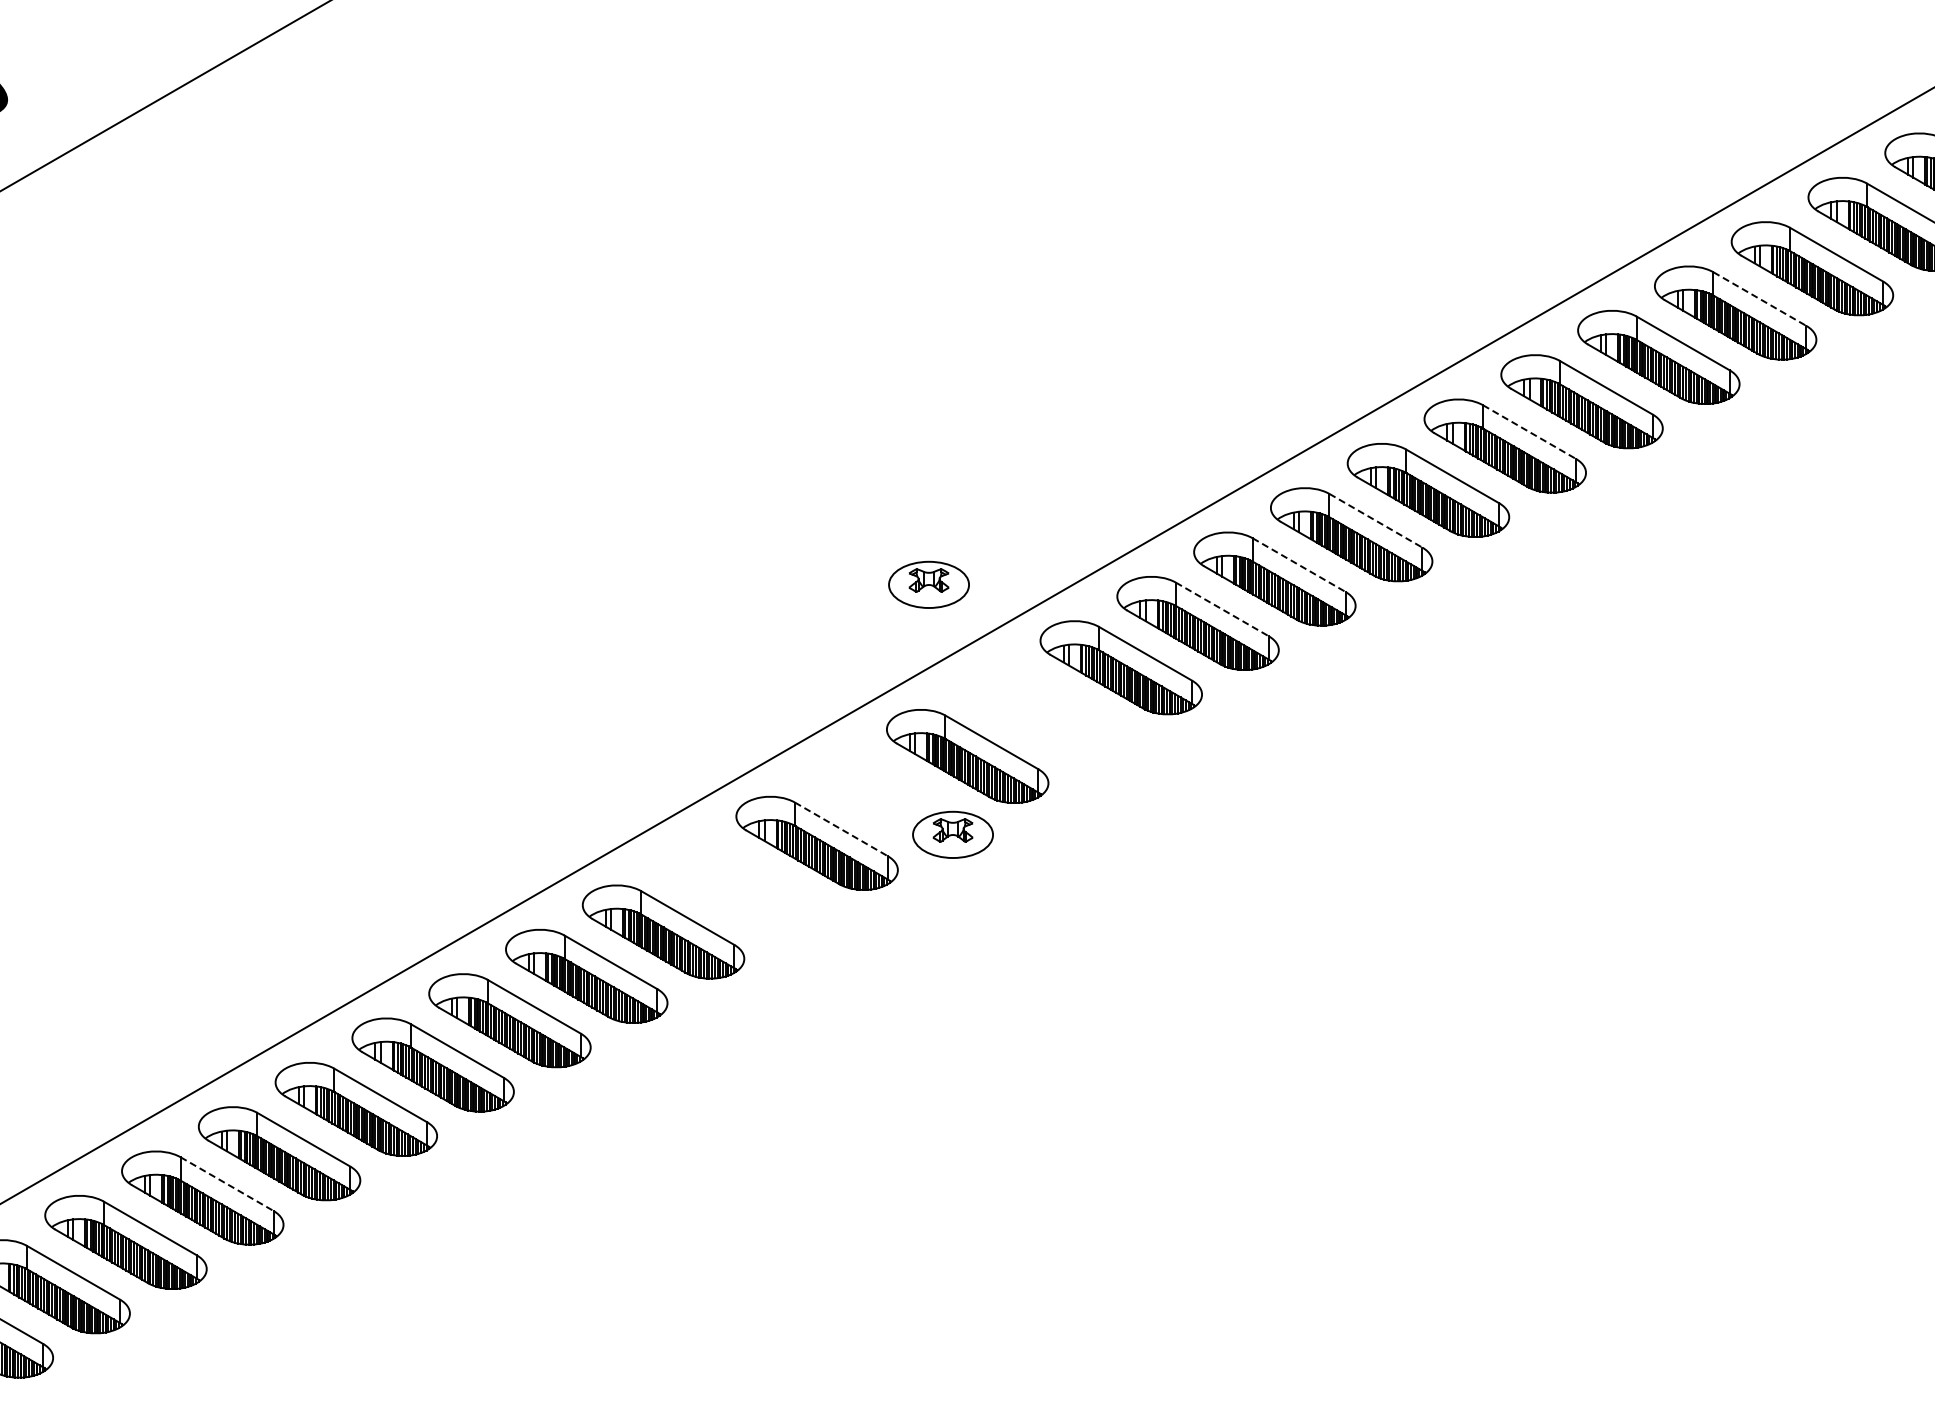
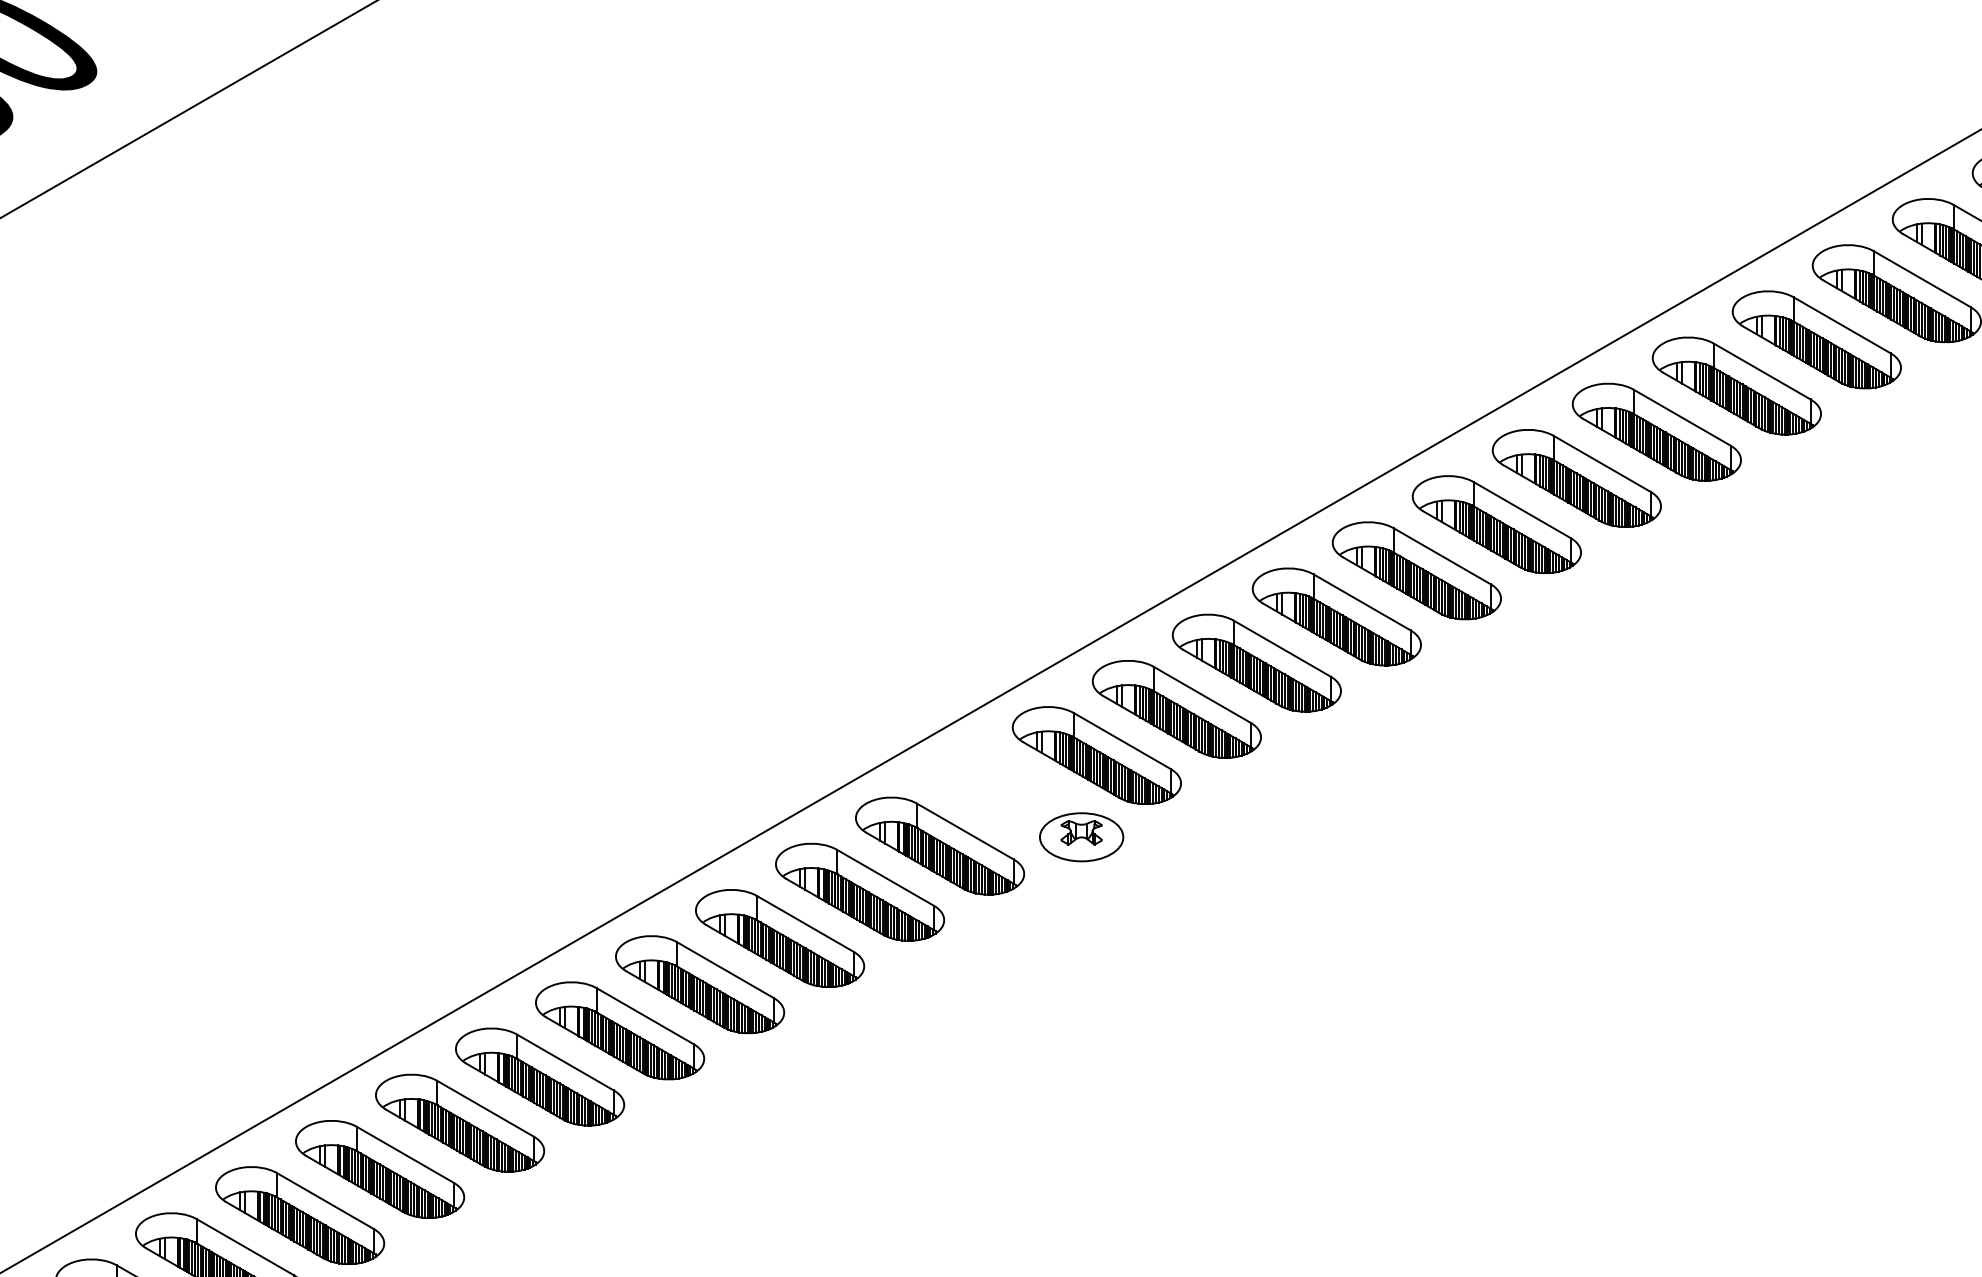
line: (1759, 299) -> (1921, 279), dashed -> solid
line: (1529, 432) -> (1682, 418), dashed -> solid
line: (1375, 520) -> (1521, 509), dashed -> solid
line: (1299, 565) -> (1442, 556), dashed -> solid
part: (928, 584) -> (1056, 576), removed
line: (1222, 609) -> (1362, 602), dashed -> solid
part: (1044, 711) -> (1176, 708), added
line: (841, 829) -> (965, 831), dashed -> solid
part: (739, 887) -> (859, 892), added
line: (227, 1184) -> (325, 1201), dashed -> solid

